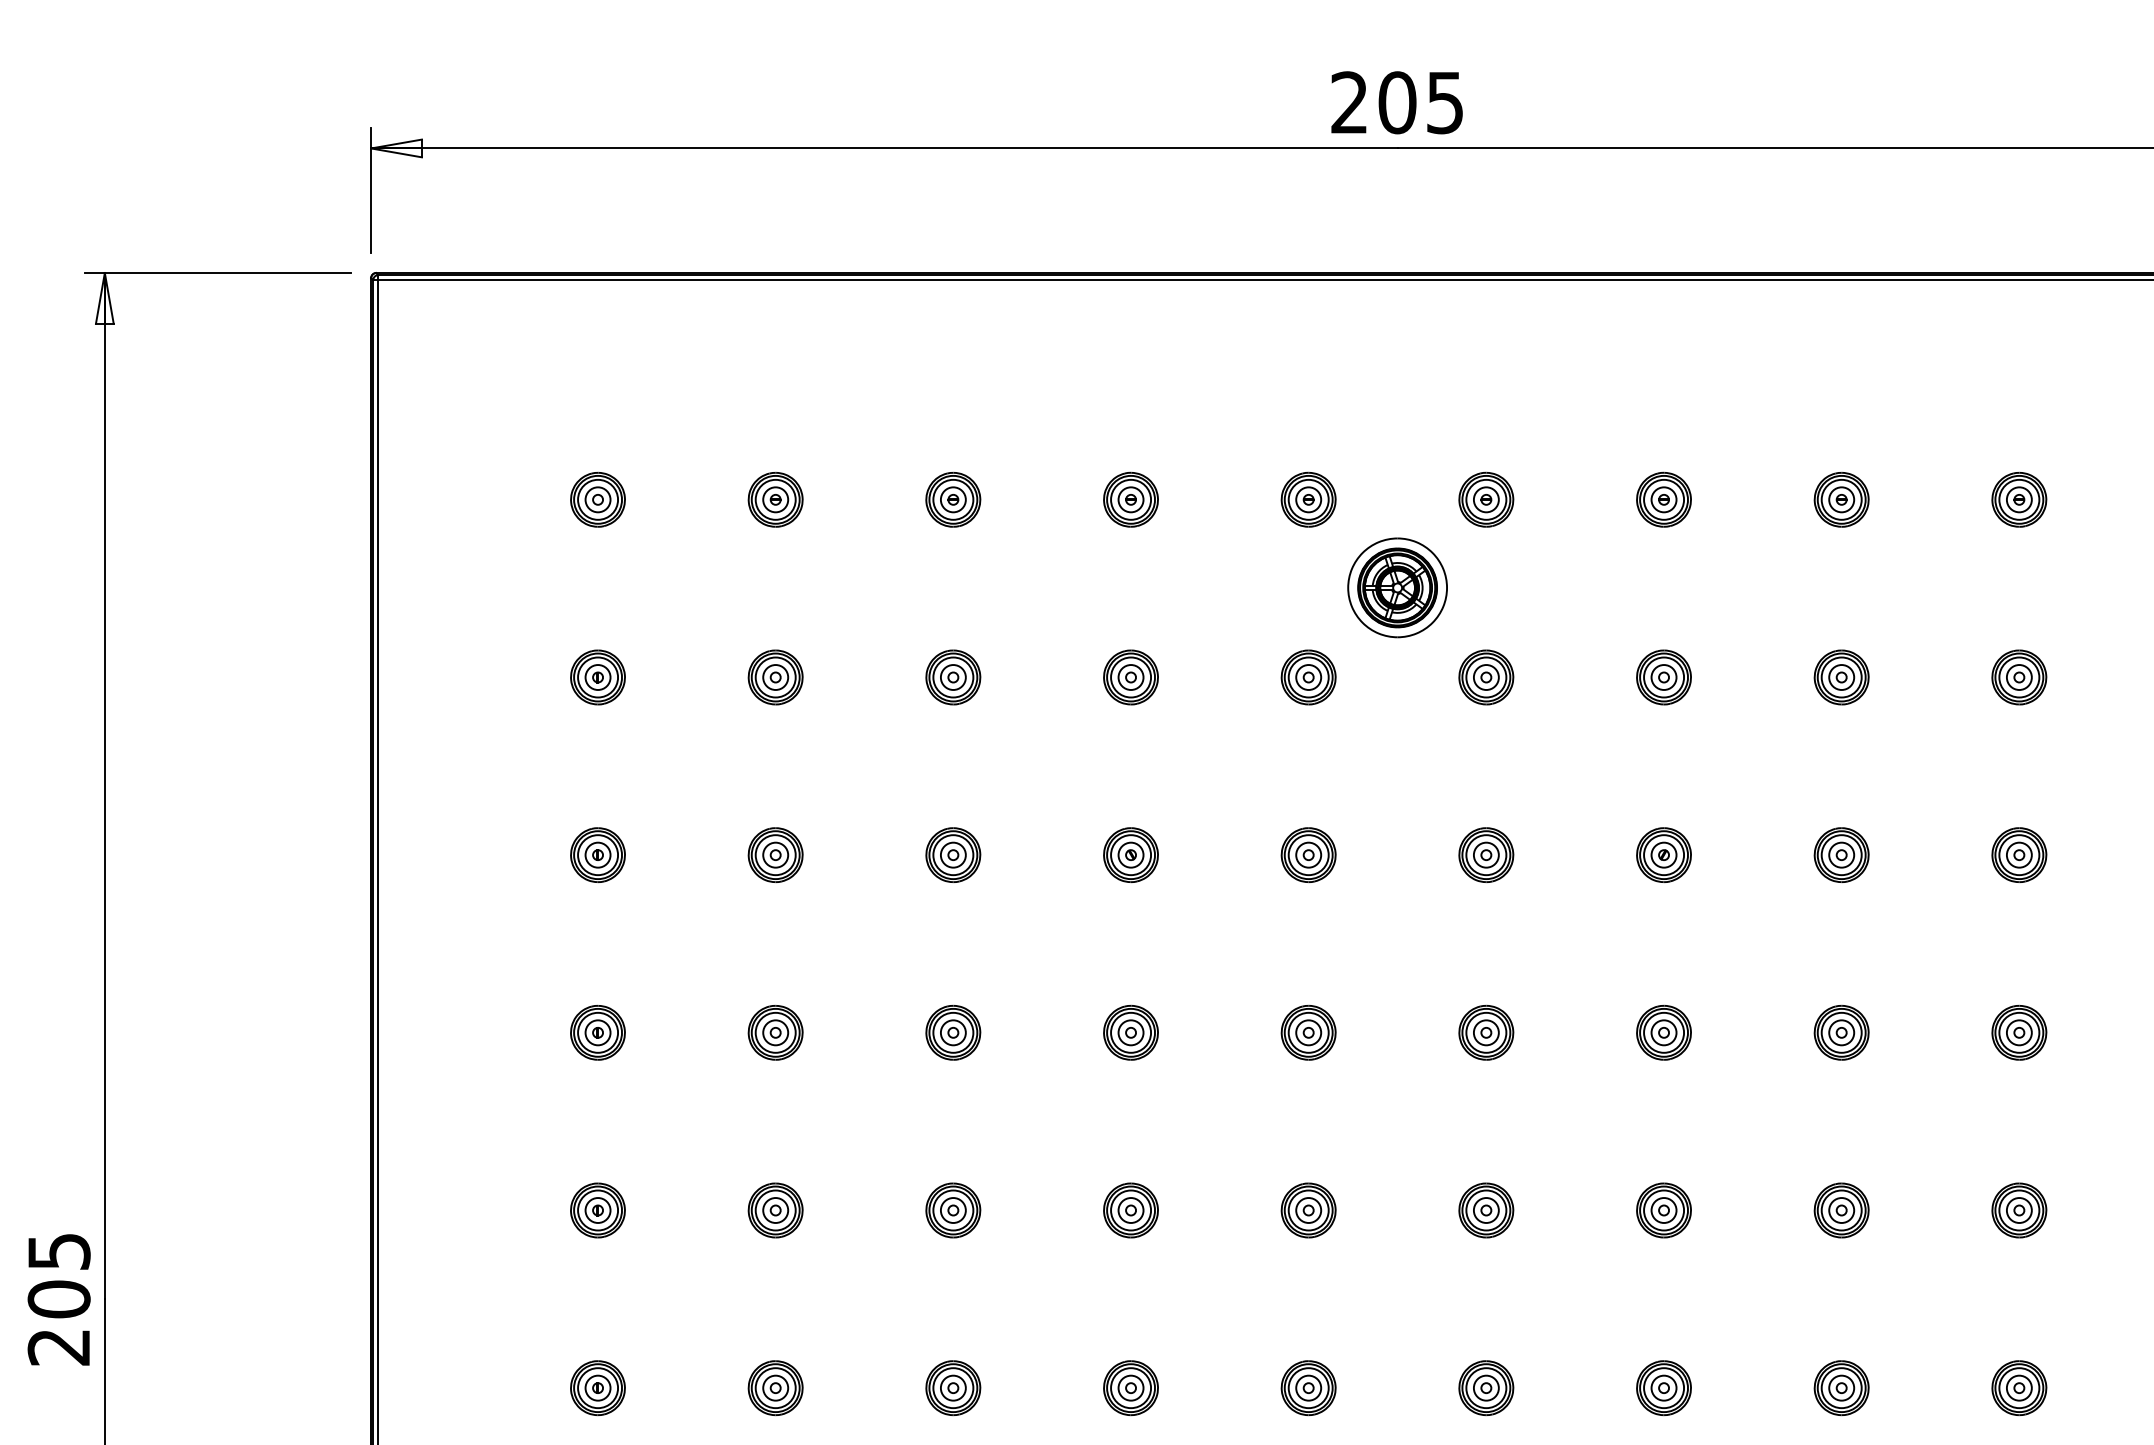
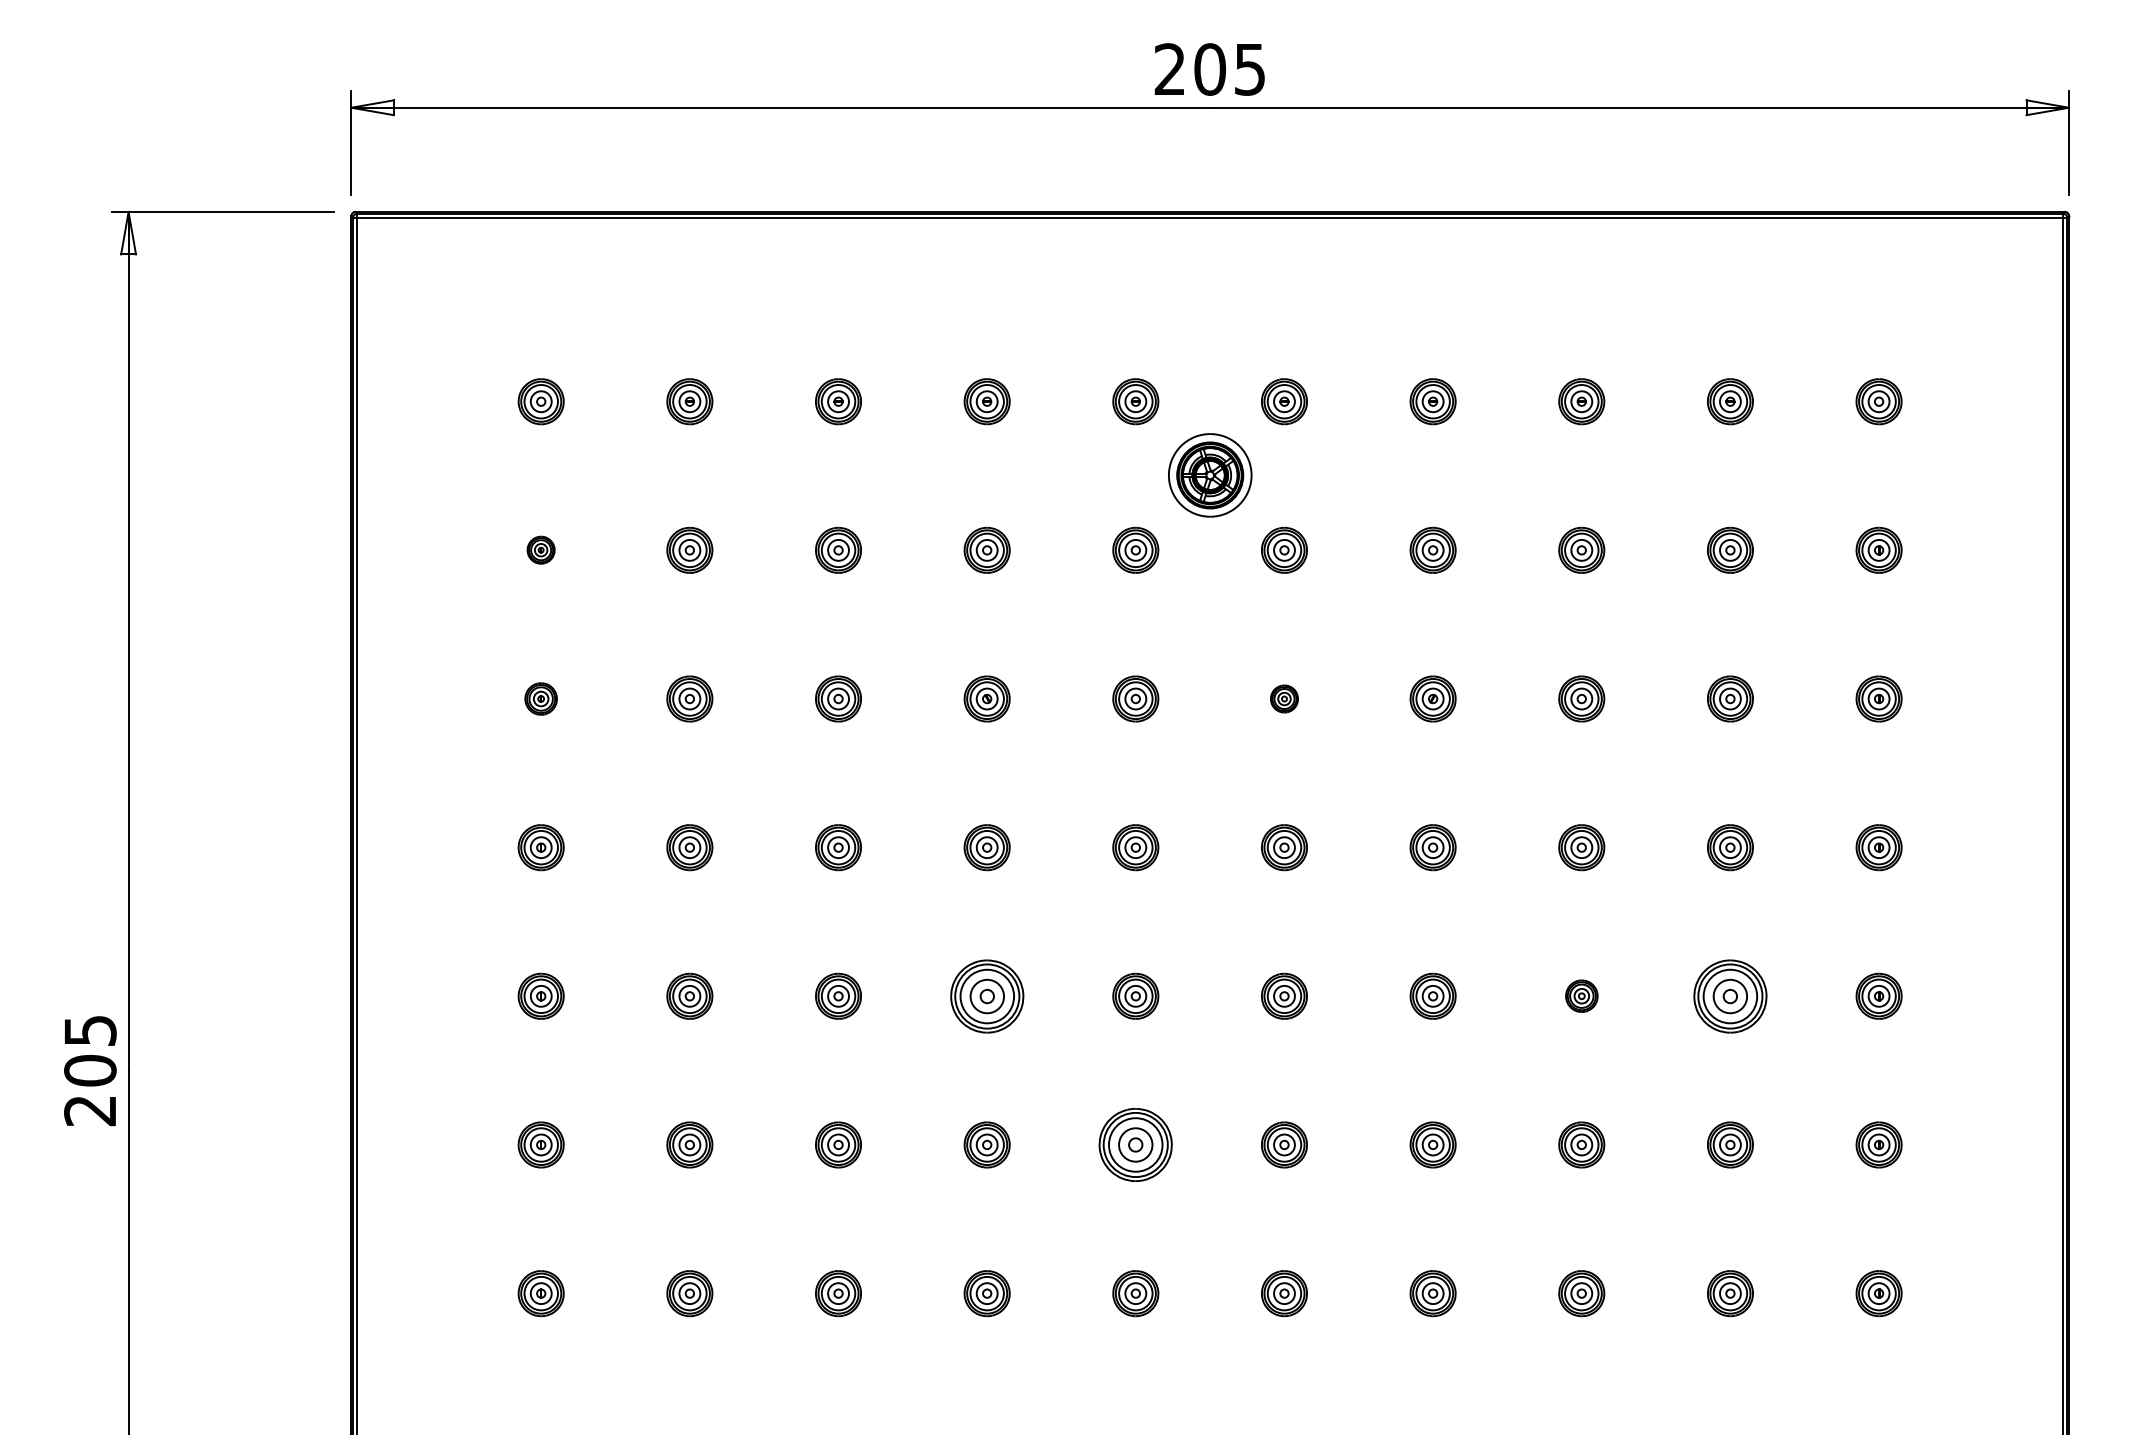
part: (597, 676) -> (540, 549), size x0.6
part: (597, 854) -> (540, 698), size x0.7
part: (1486, 854) -> (1284, 698), size x0.6
part: (1130, 1209) -> (986, 995), size x1.6
part: (1841, 1209) -> (1581, 995), size x0.7
part: (2019, 1209) -> (1730, 995), size x1.6
part: (1308, 1387) -> (1135, 1144), size x1.6

